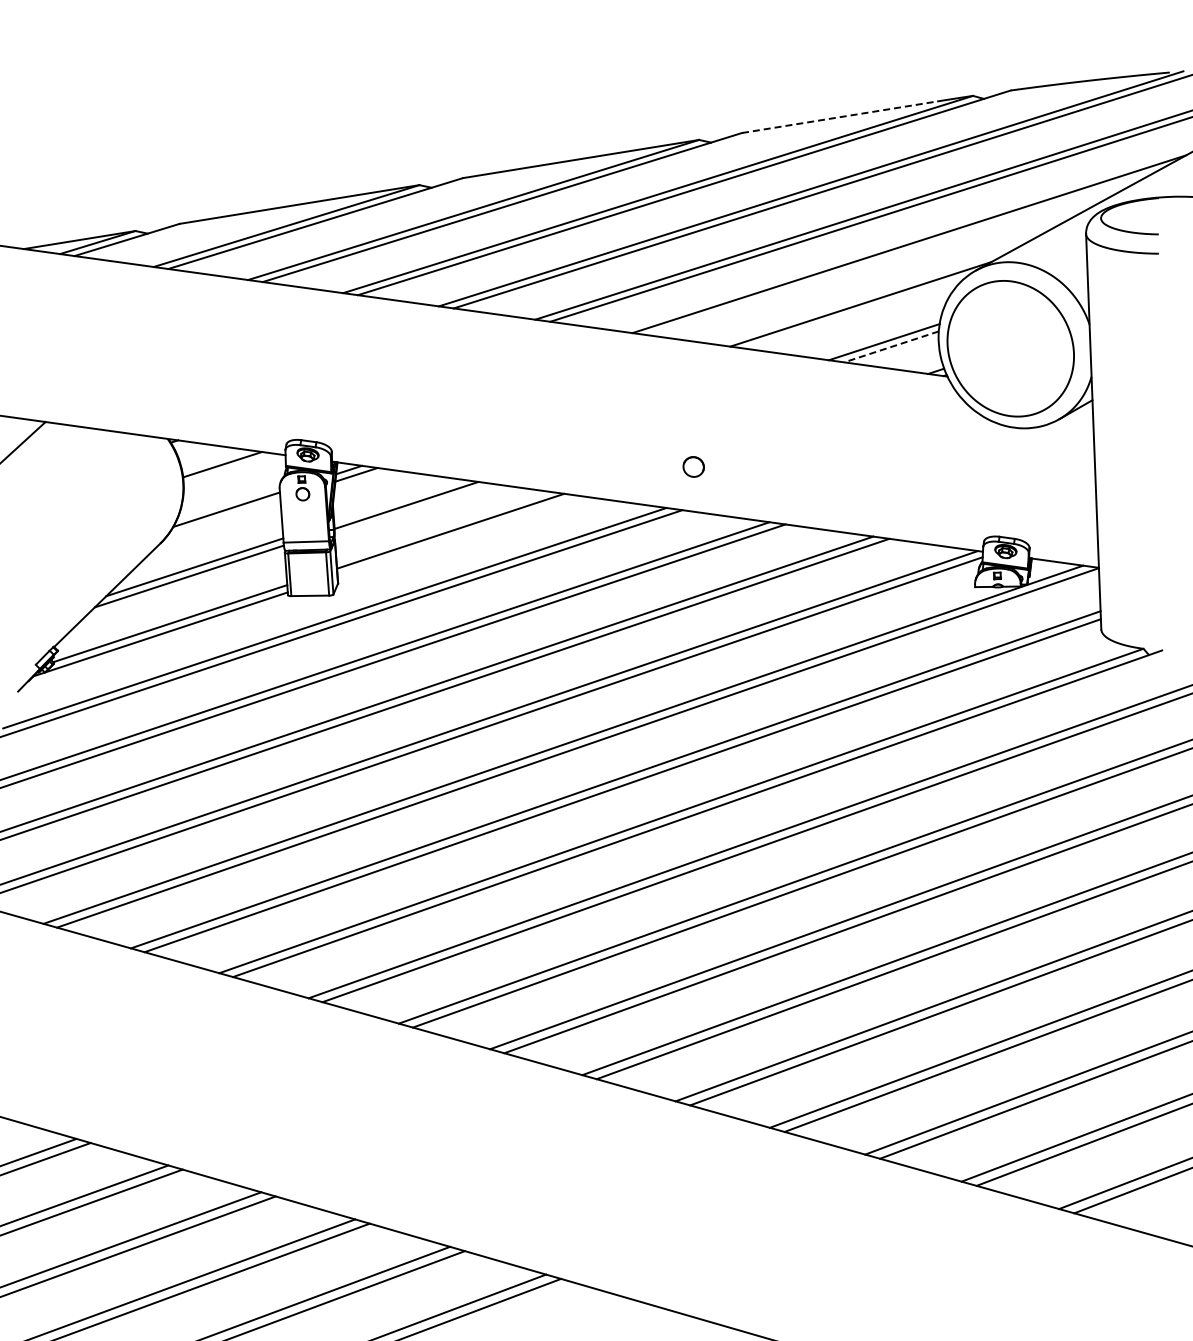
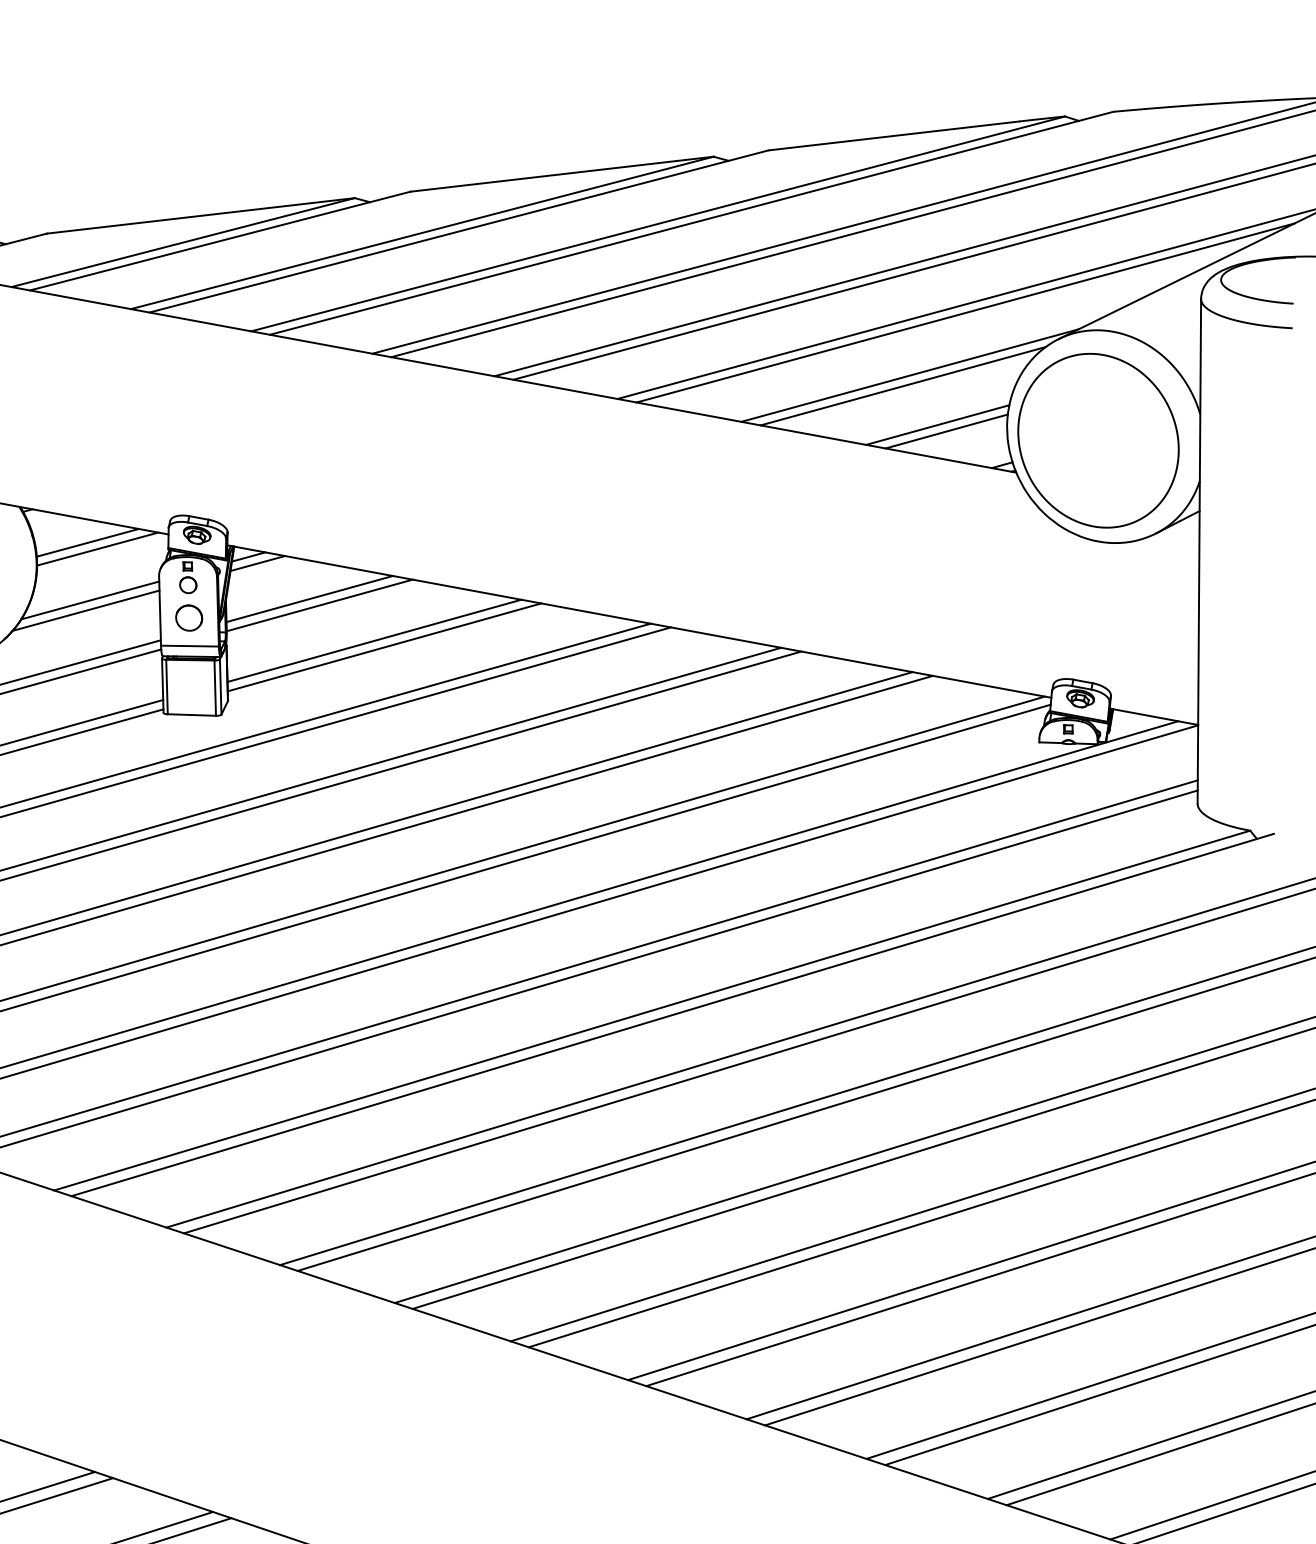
line: (839, 117) -> (893, 136), dashed -> solid
line: (901, 253) -> (964, 313), added
line: (855, 312) -> (902, 385), added
line: (891, 346) -> (946, 430), dashed -> solid
part: (693, 466) -> (188, 617), moved
line: (230, 469) -> (97, 549), added
line: (398, 500) -> (309, 598), added
line: (223, 517) -> (85, 610), added
line: (458, 536) -> (384, 647), added

